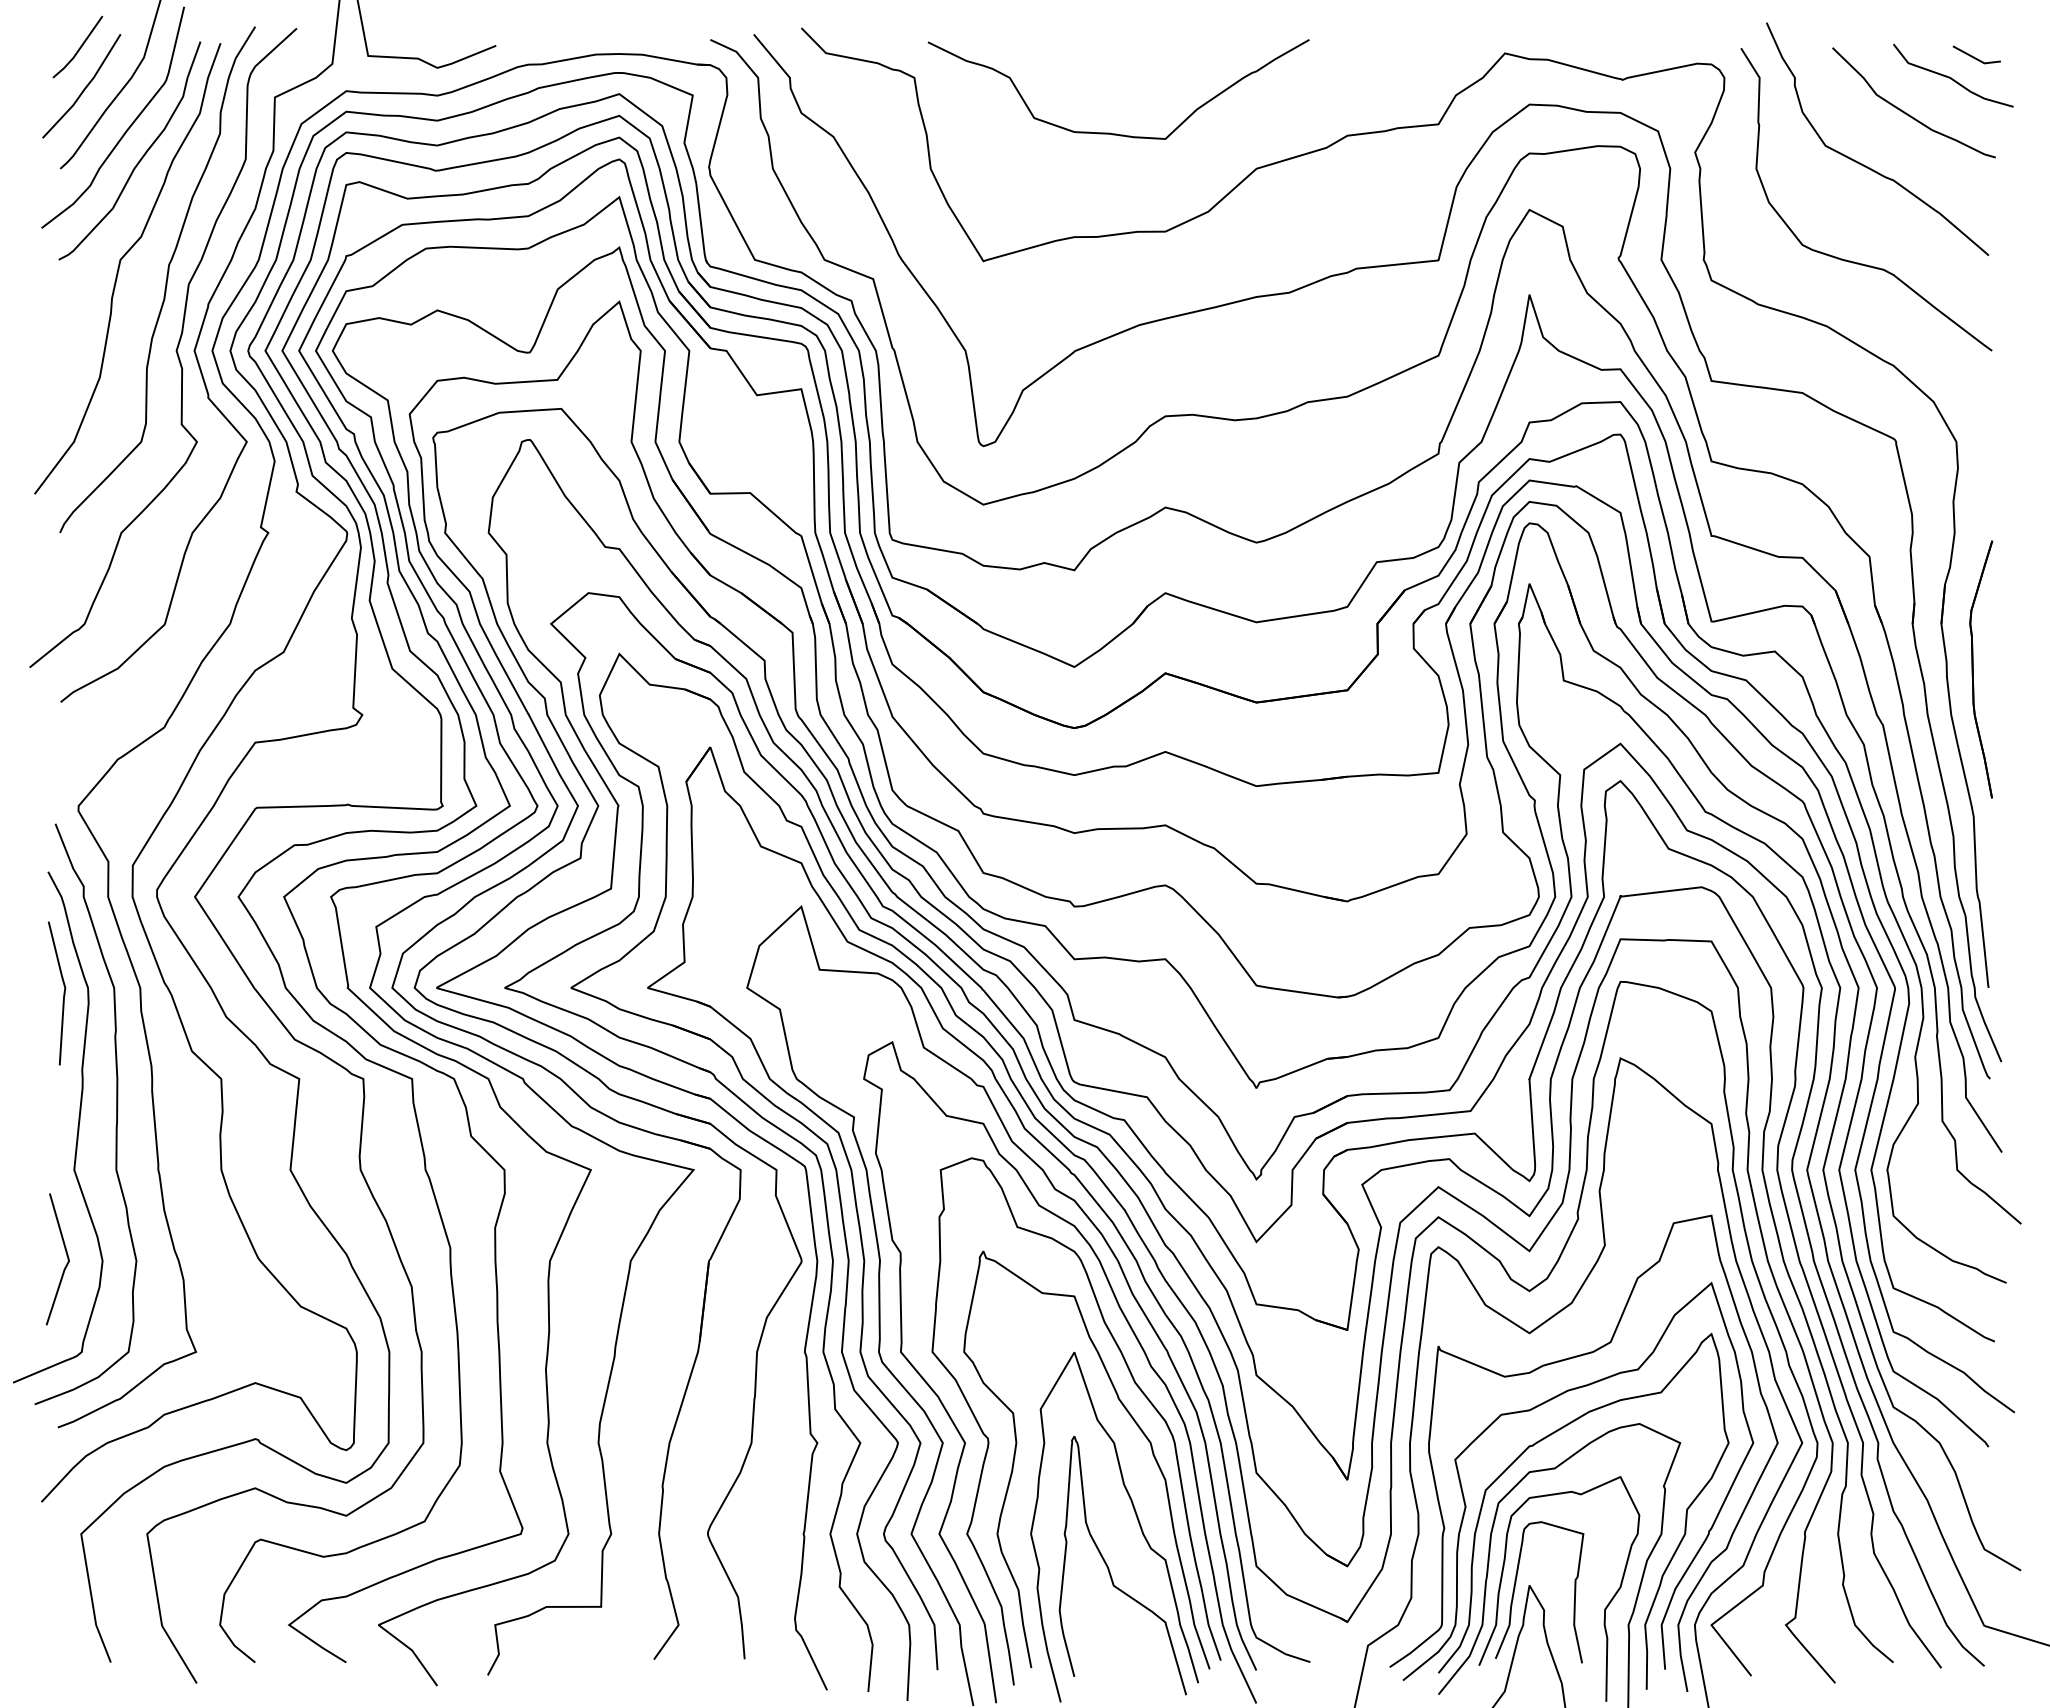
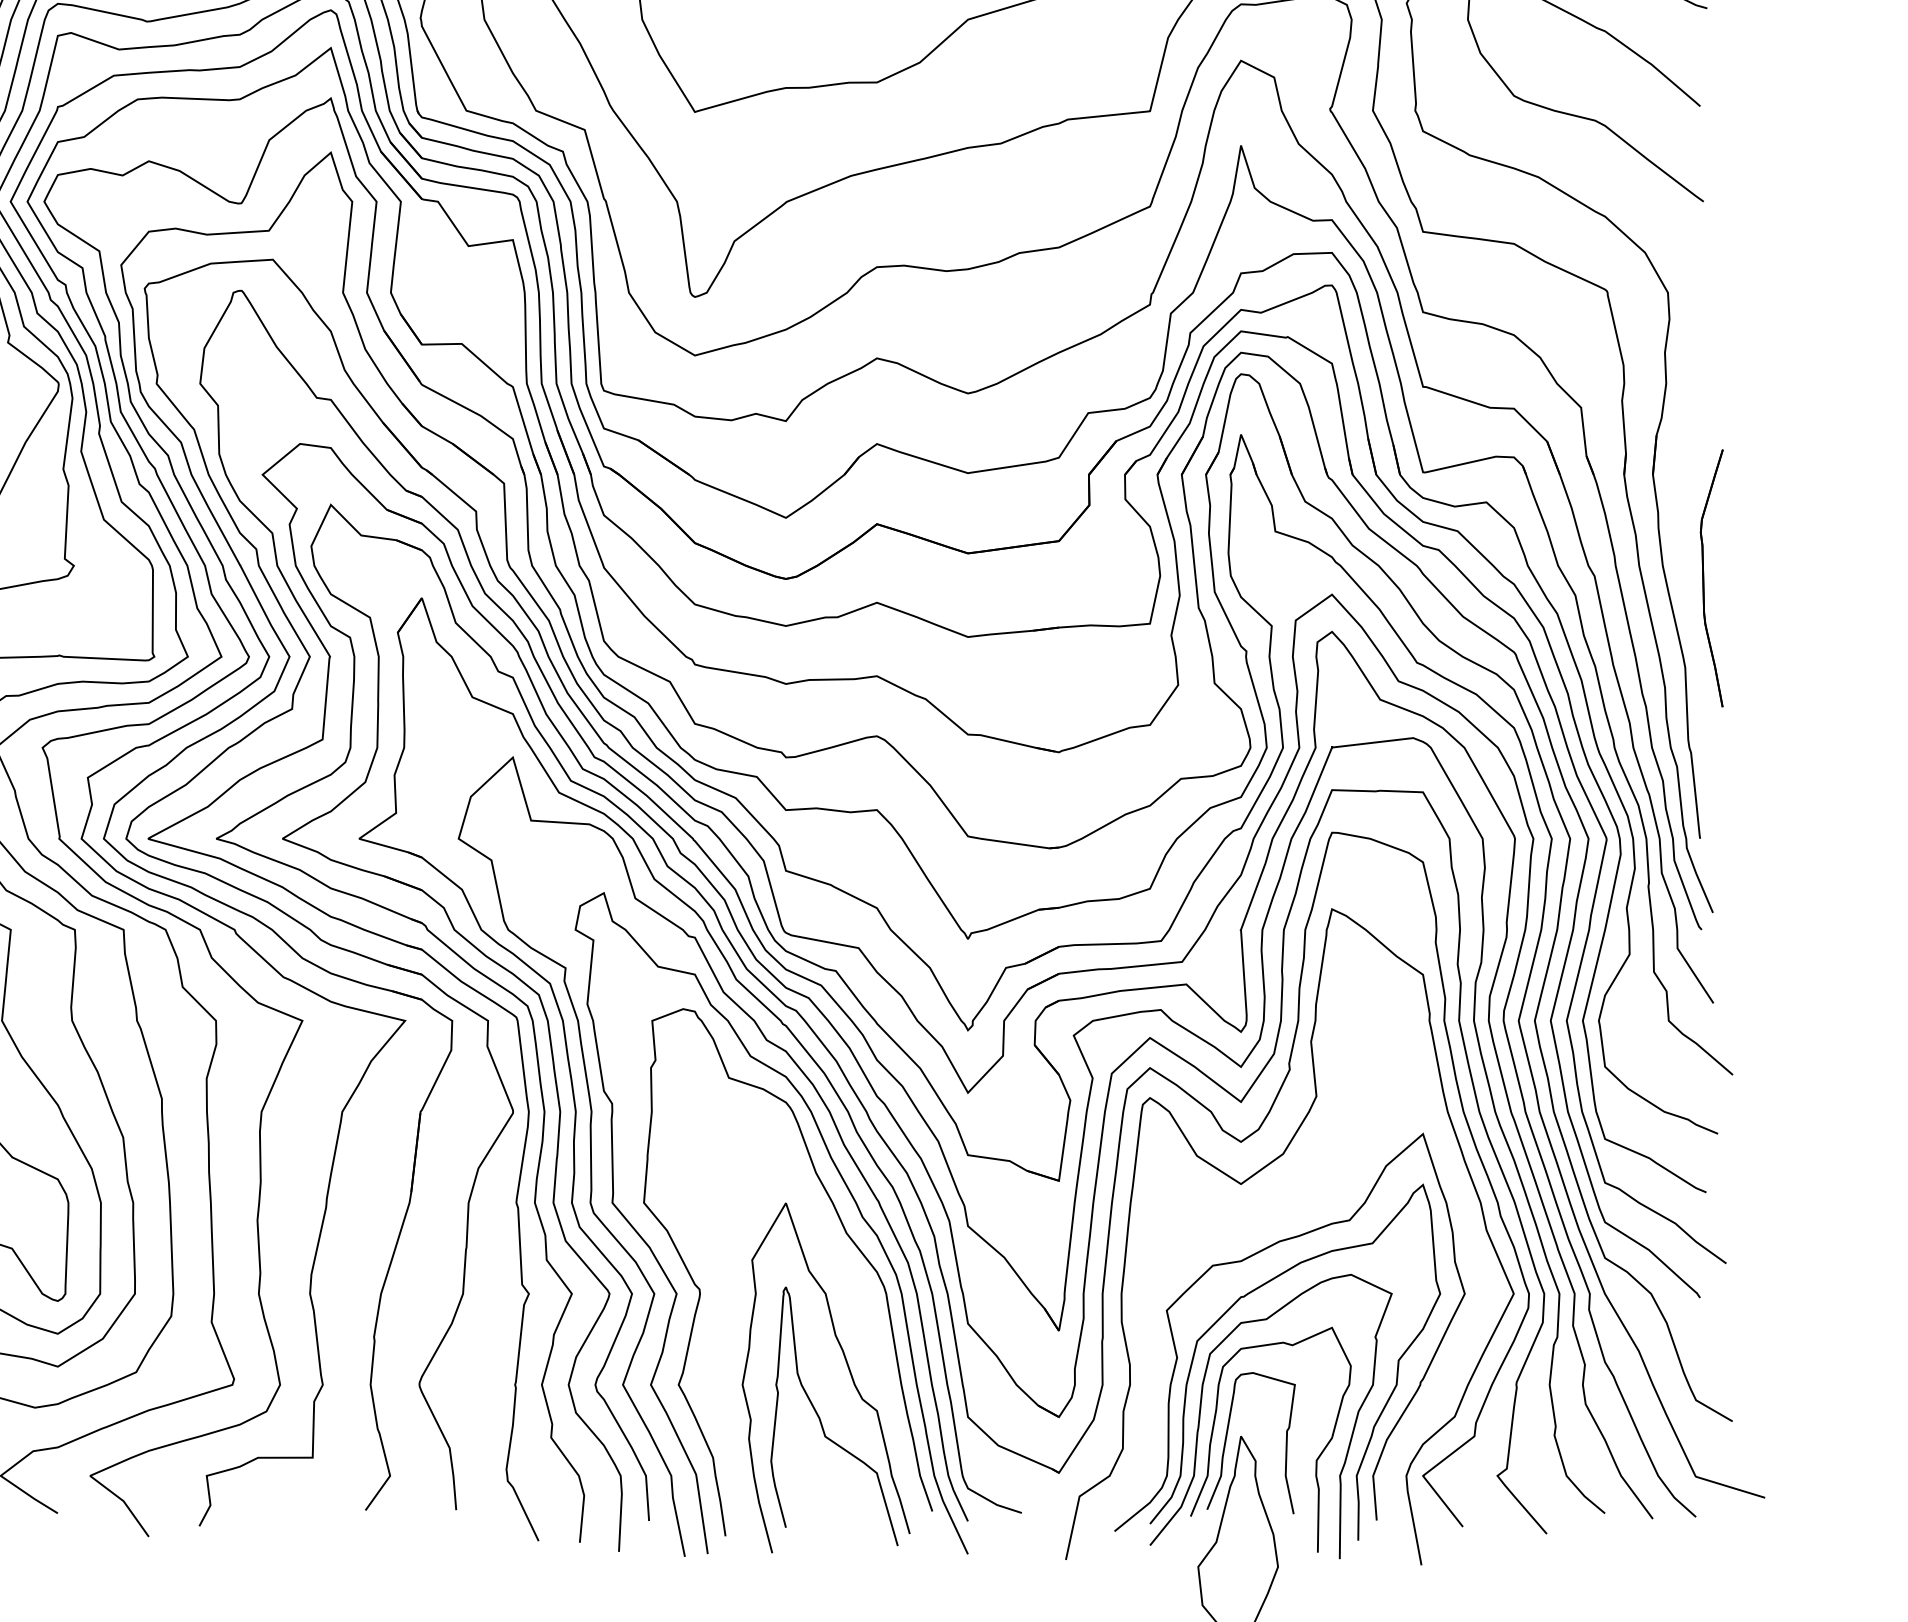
part: (1973, 669) -> (1704, 578), moved
curve: (1559, 1362) -> (1271, 1213), removed
curve: (1136, 1425) -> (848, 1276), removed

